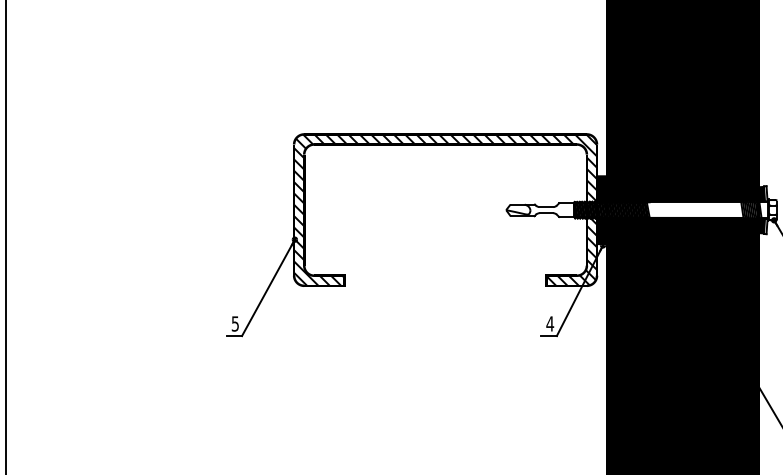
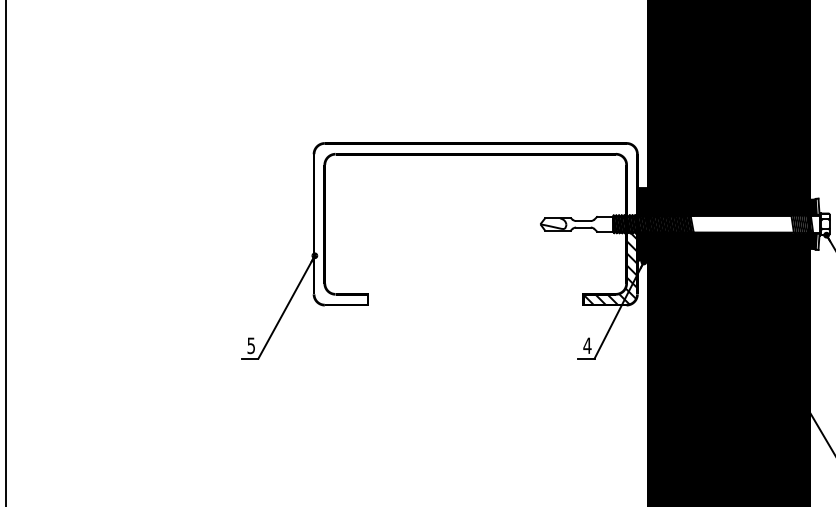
hatch: (445, 209) -> (475, 223), removed

